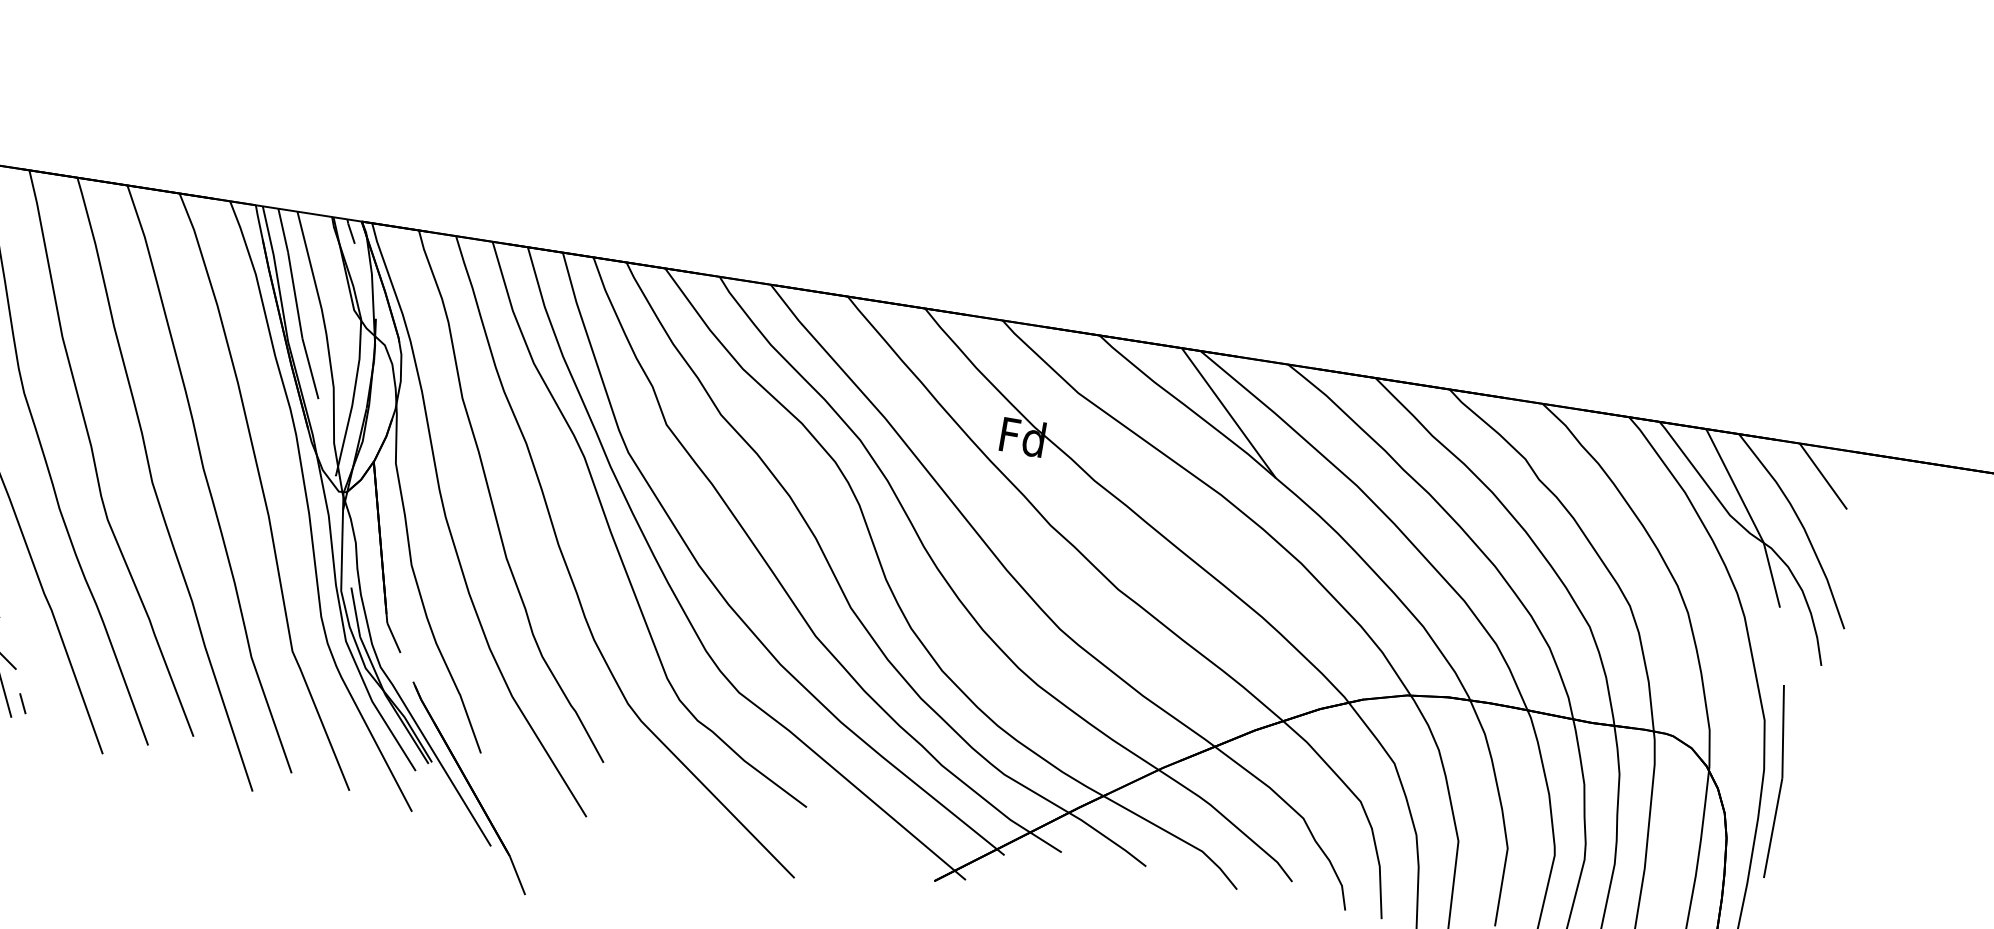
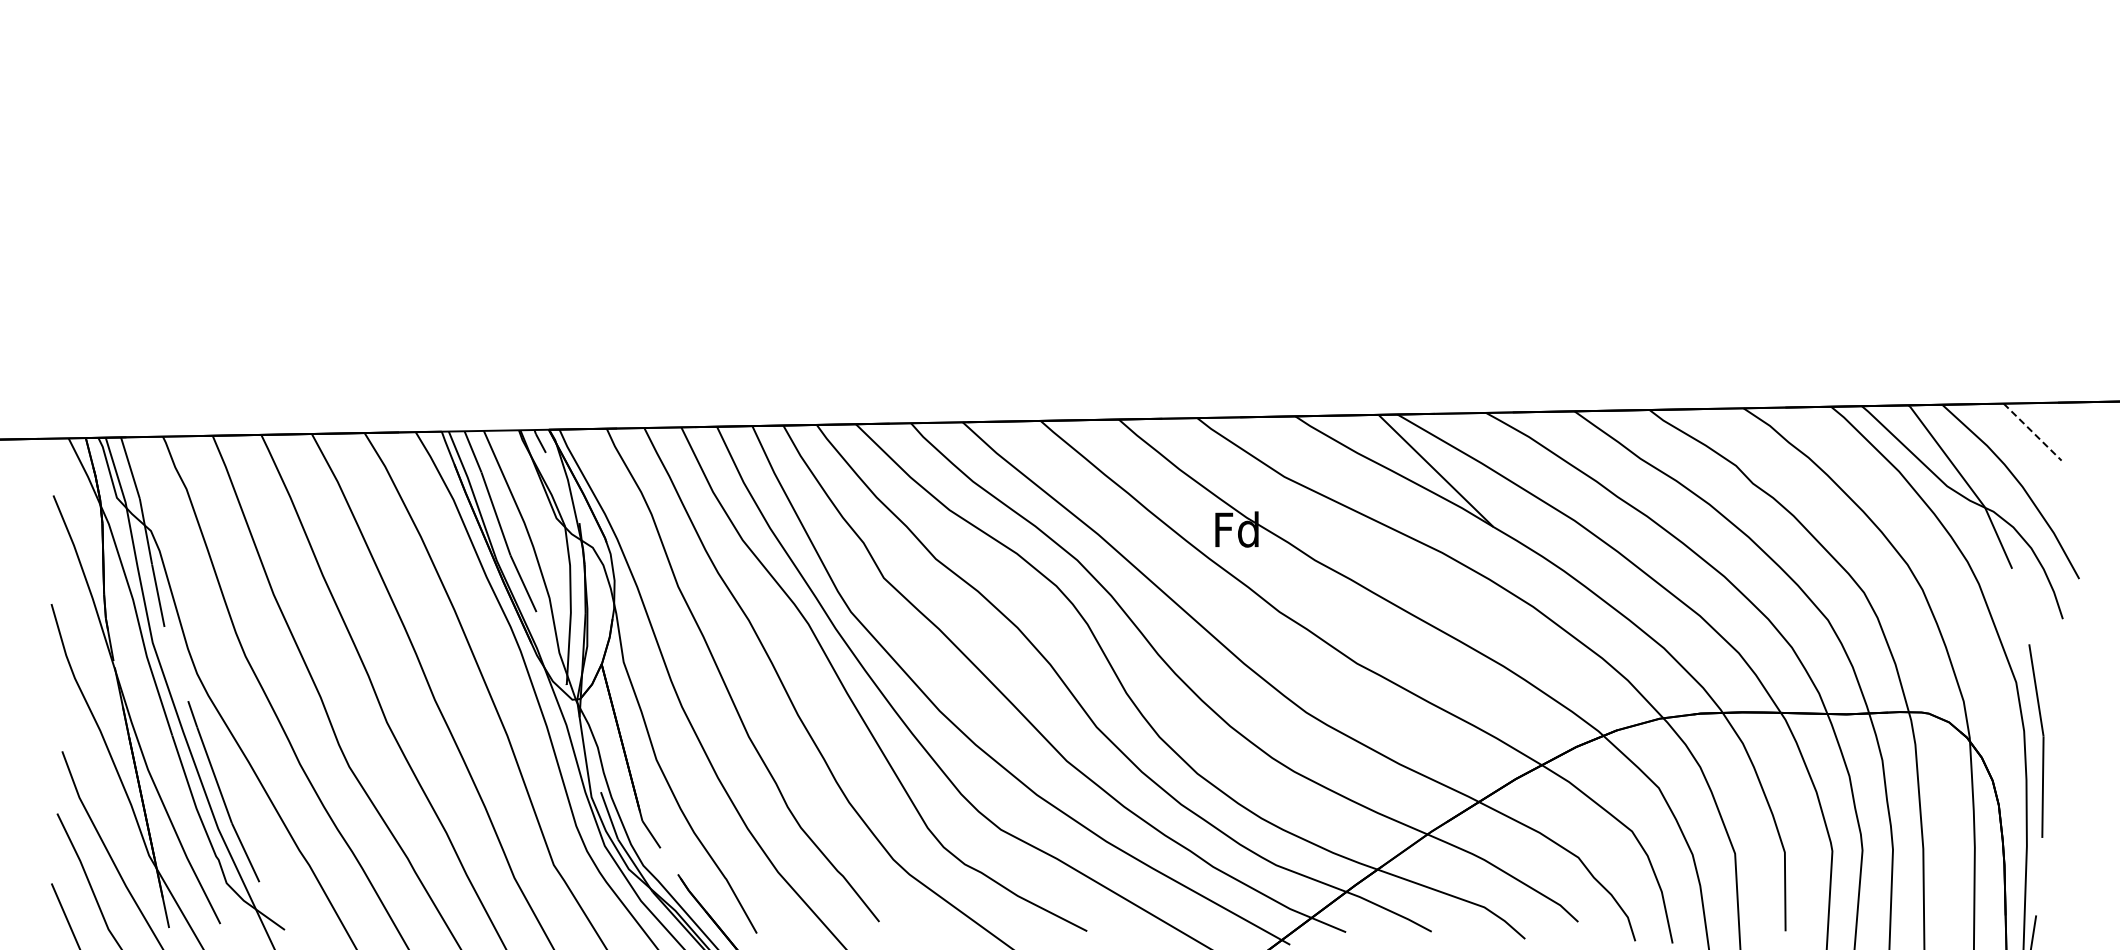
line: (1823, 476) -> (2032, 432), solid -> dashed

